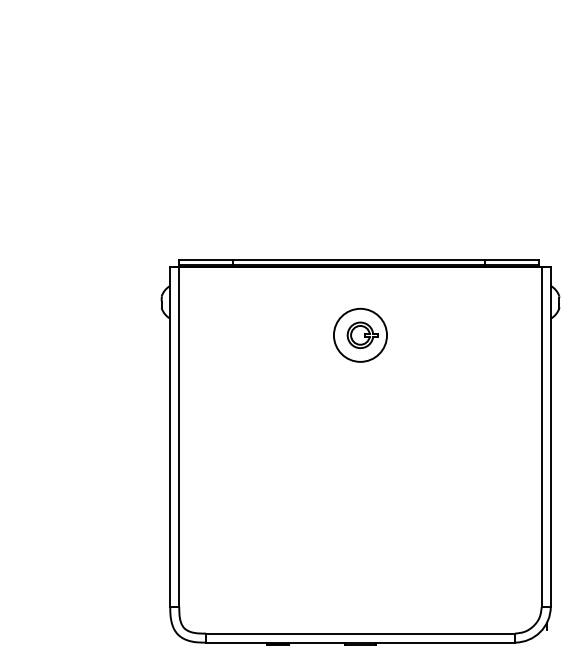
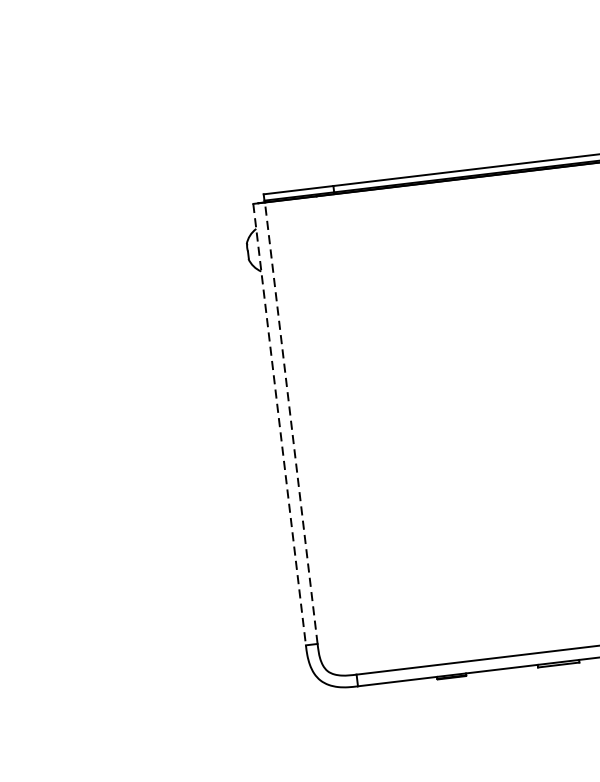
part: (360, 334) -> (510, 262), removed
line: (179, 436) -> (291, 422), solid -> dashed
line: (170, 437) -> (280, 425), solid -> dashed

